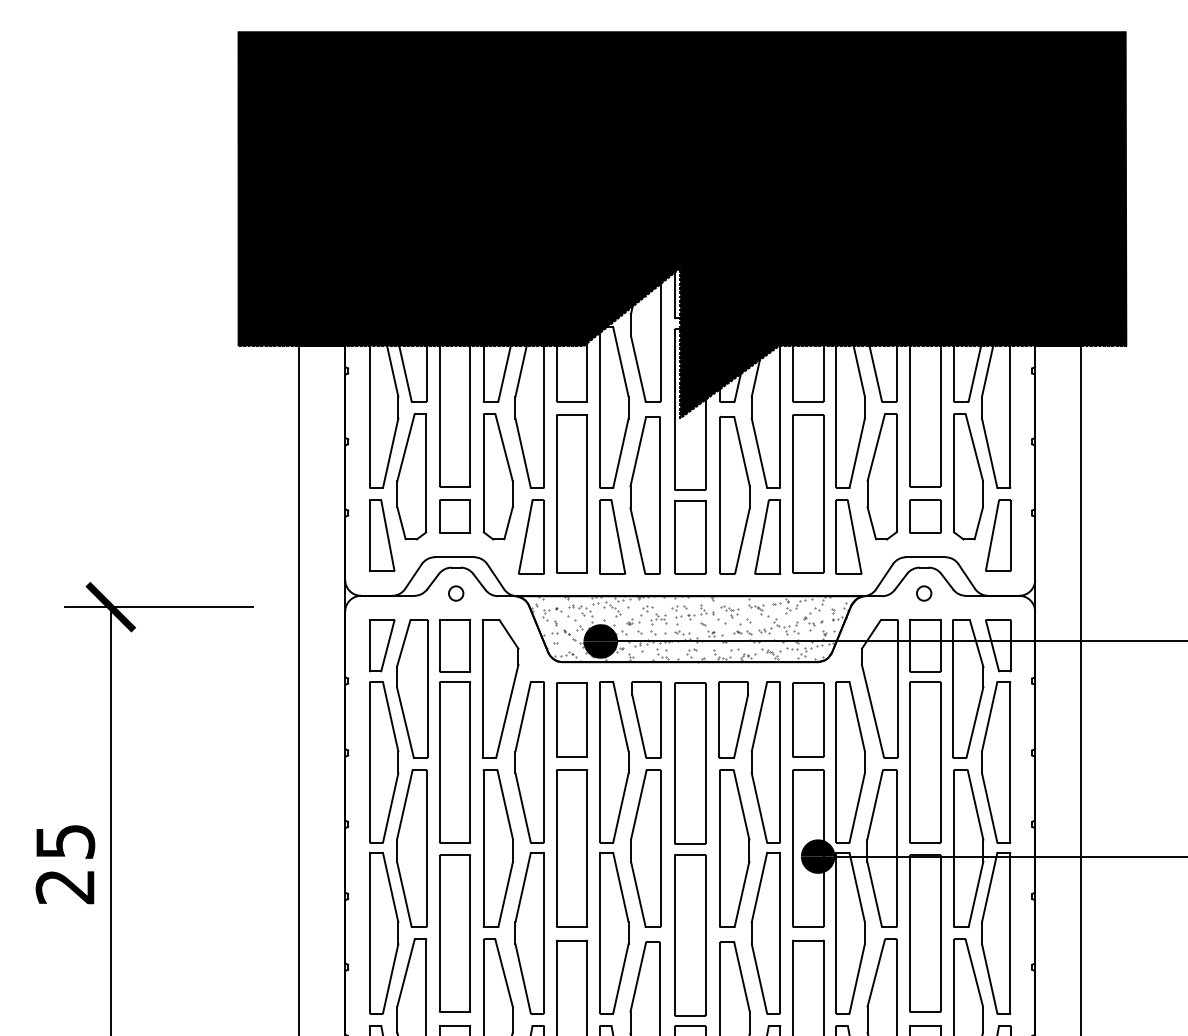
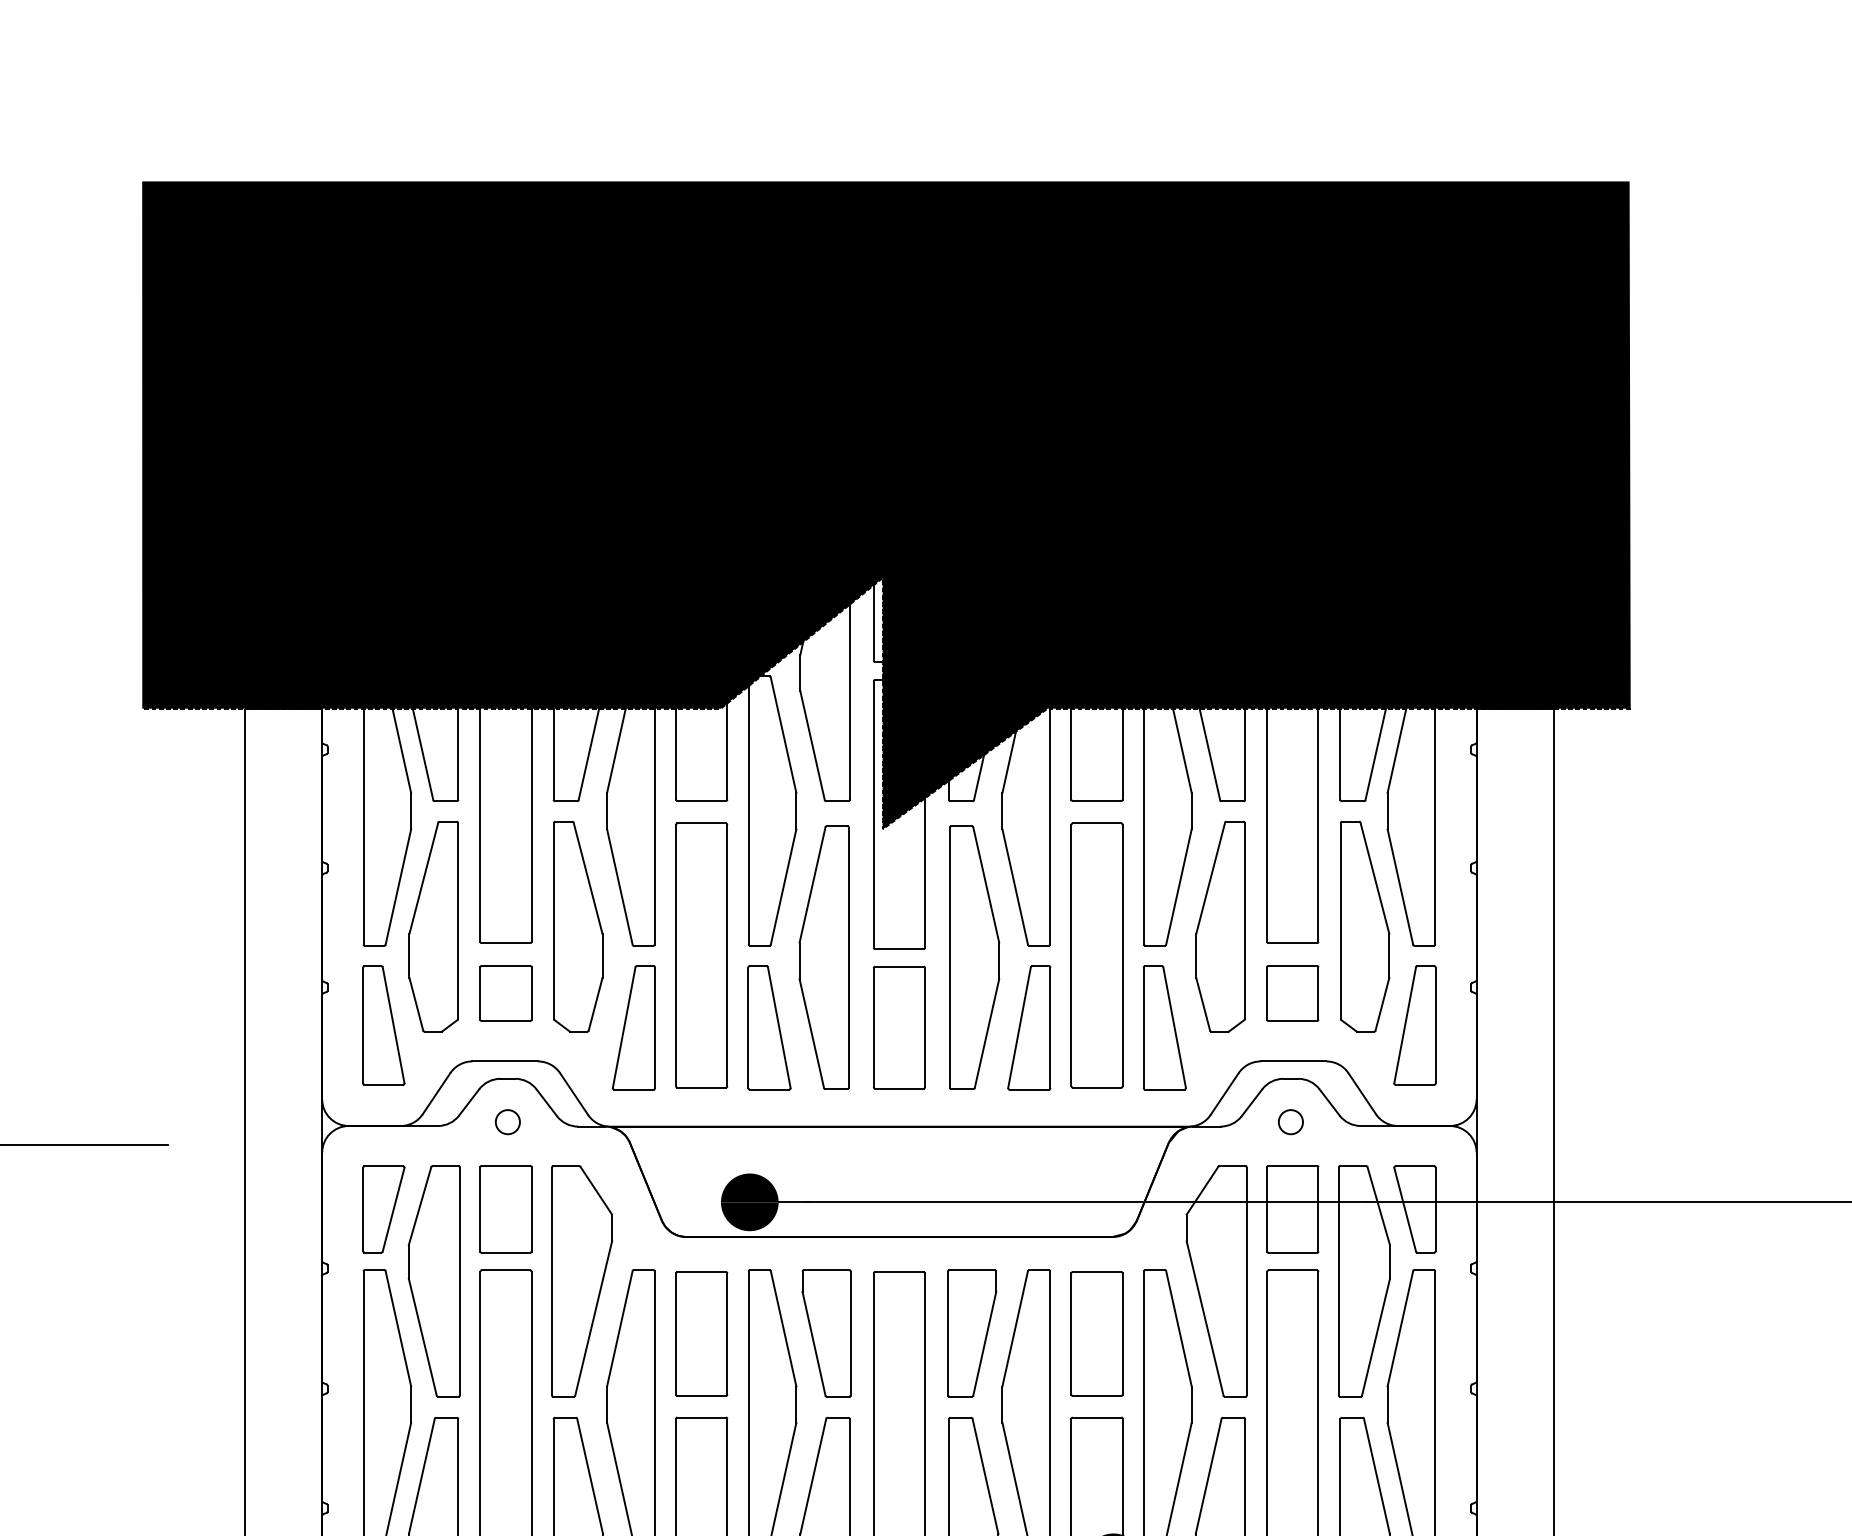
hatch: (689, 628) -> (898, 1180), removed

